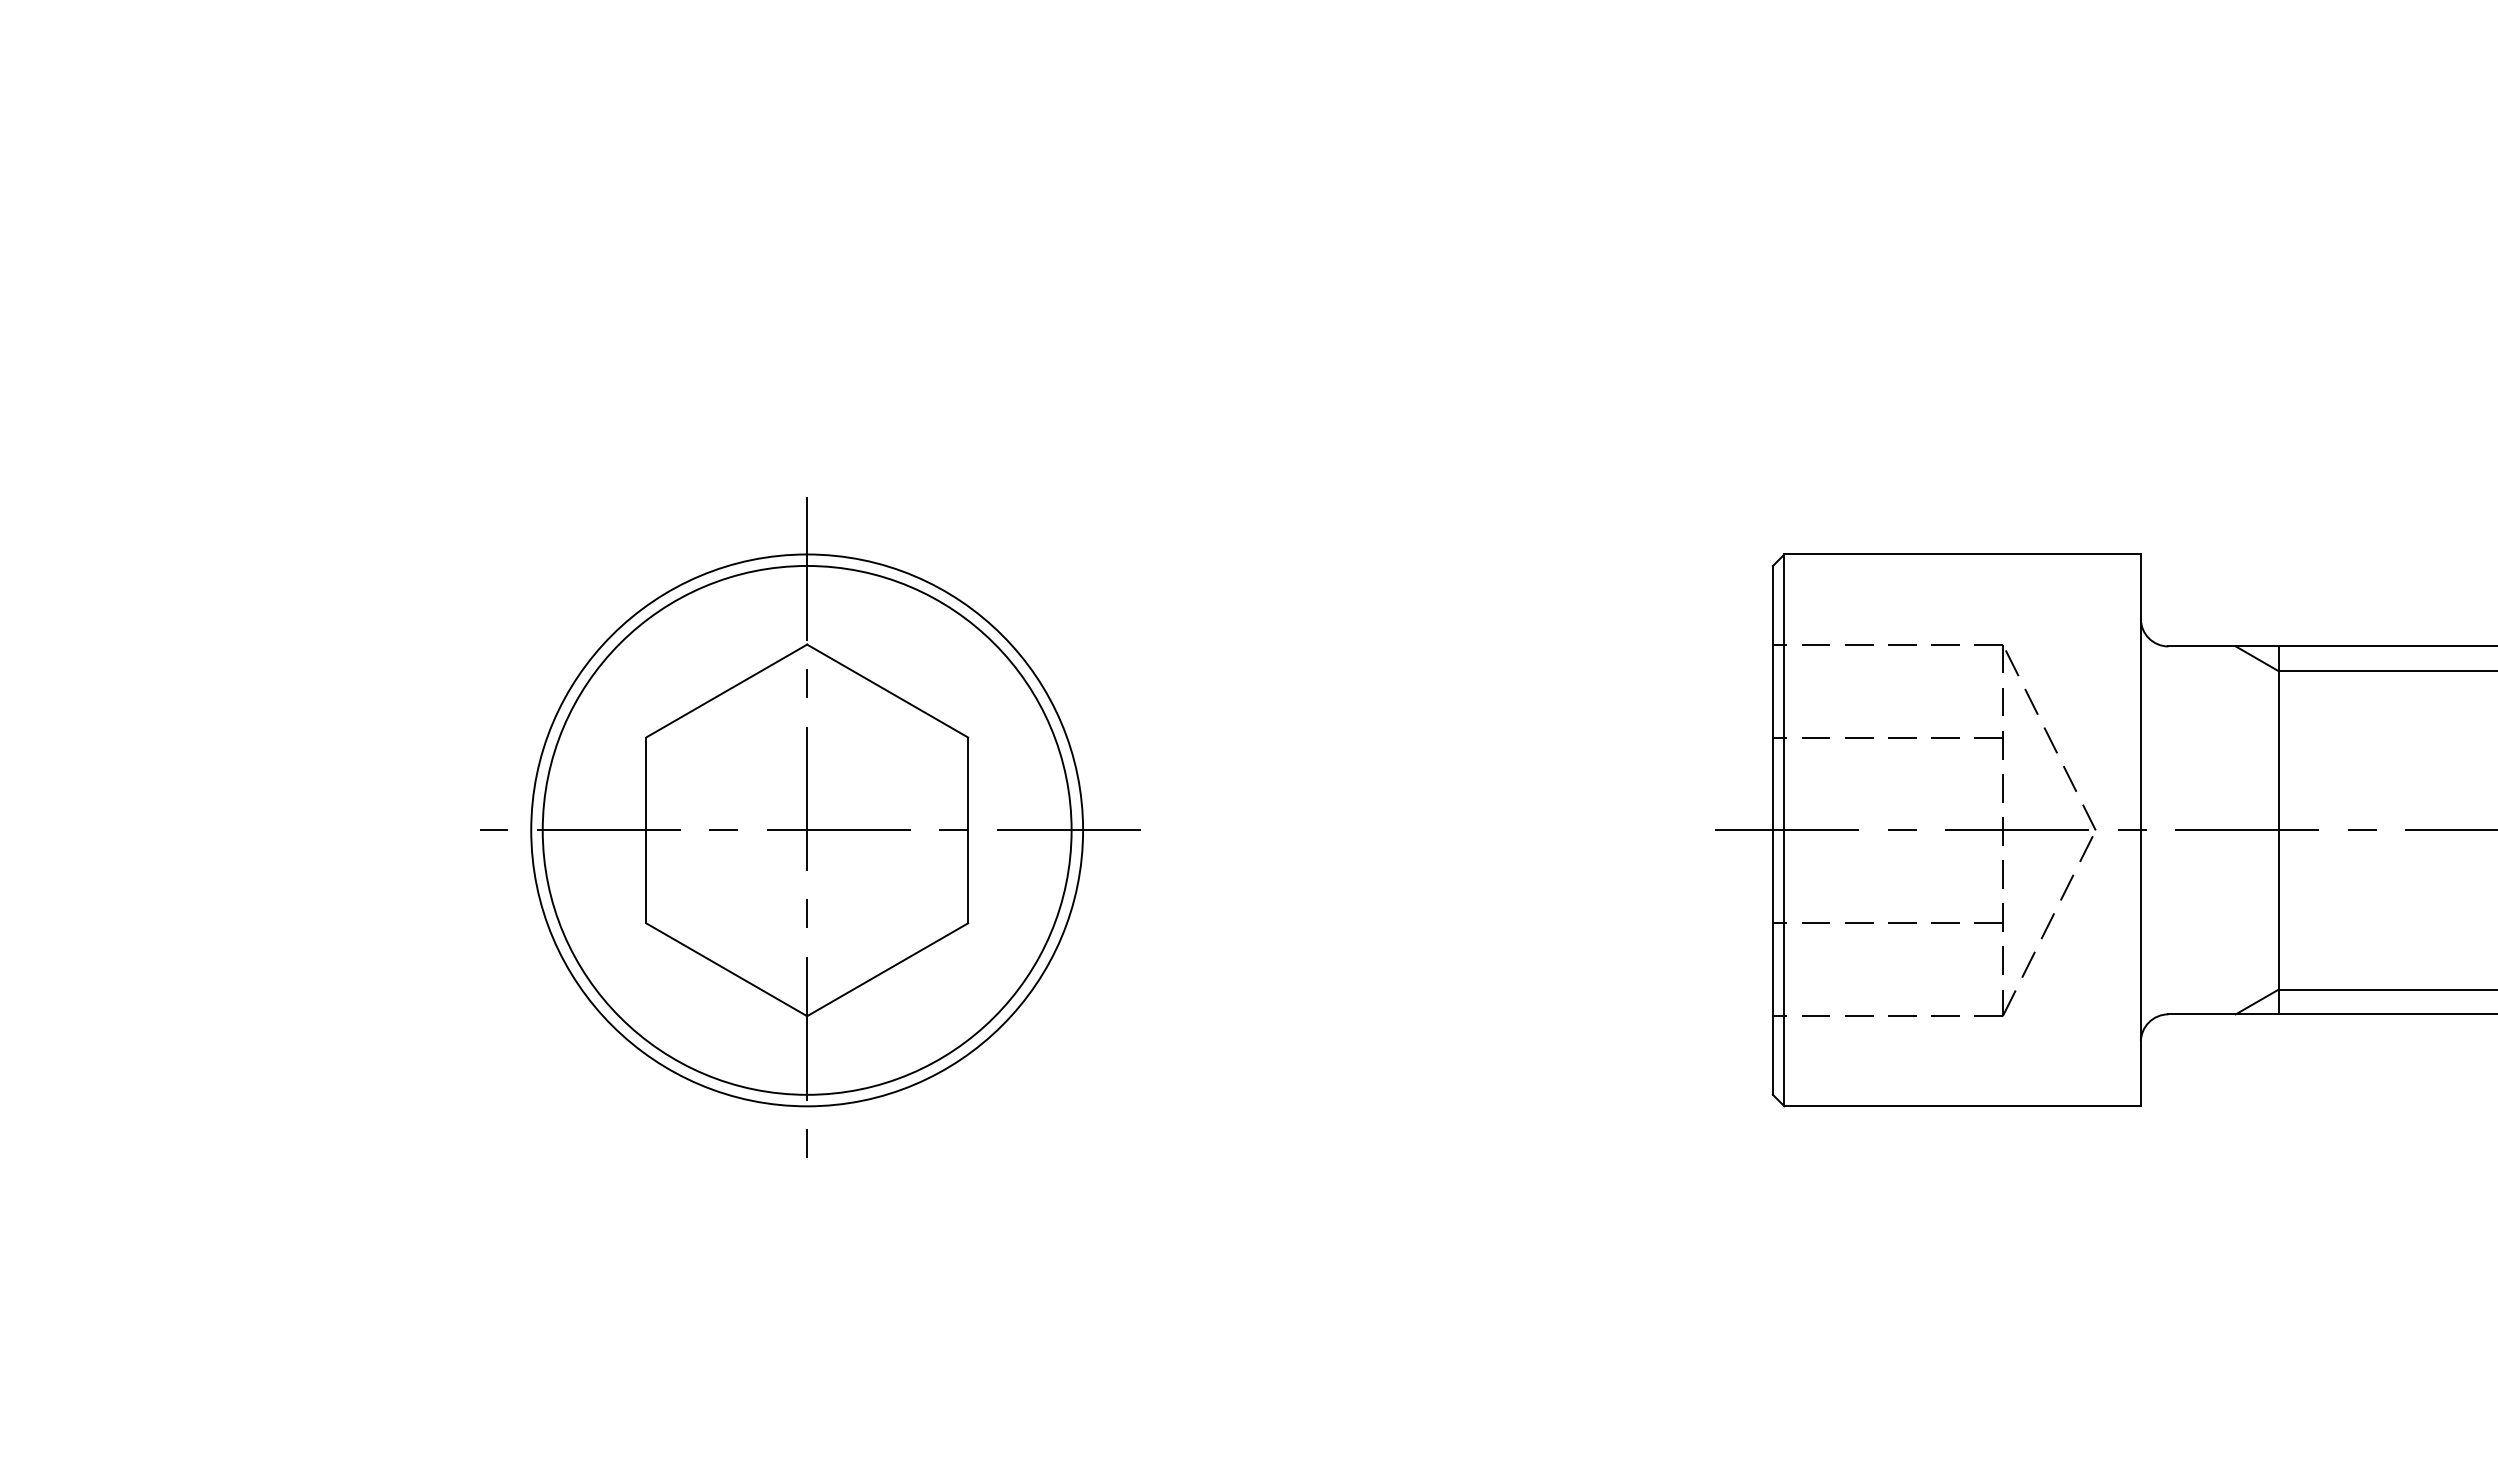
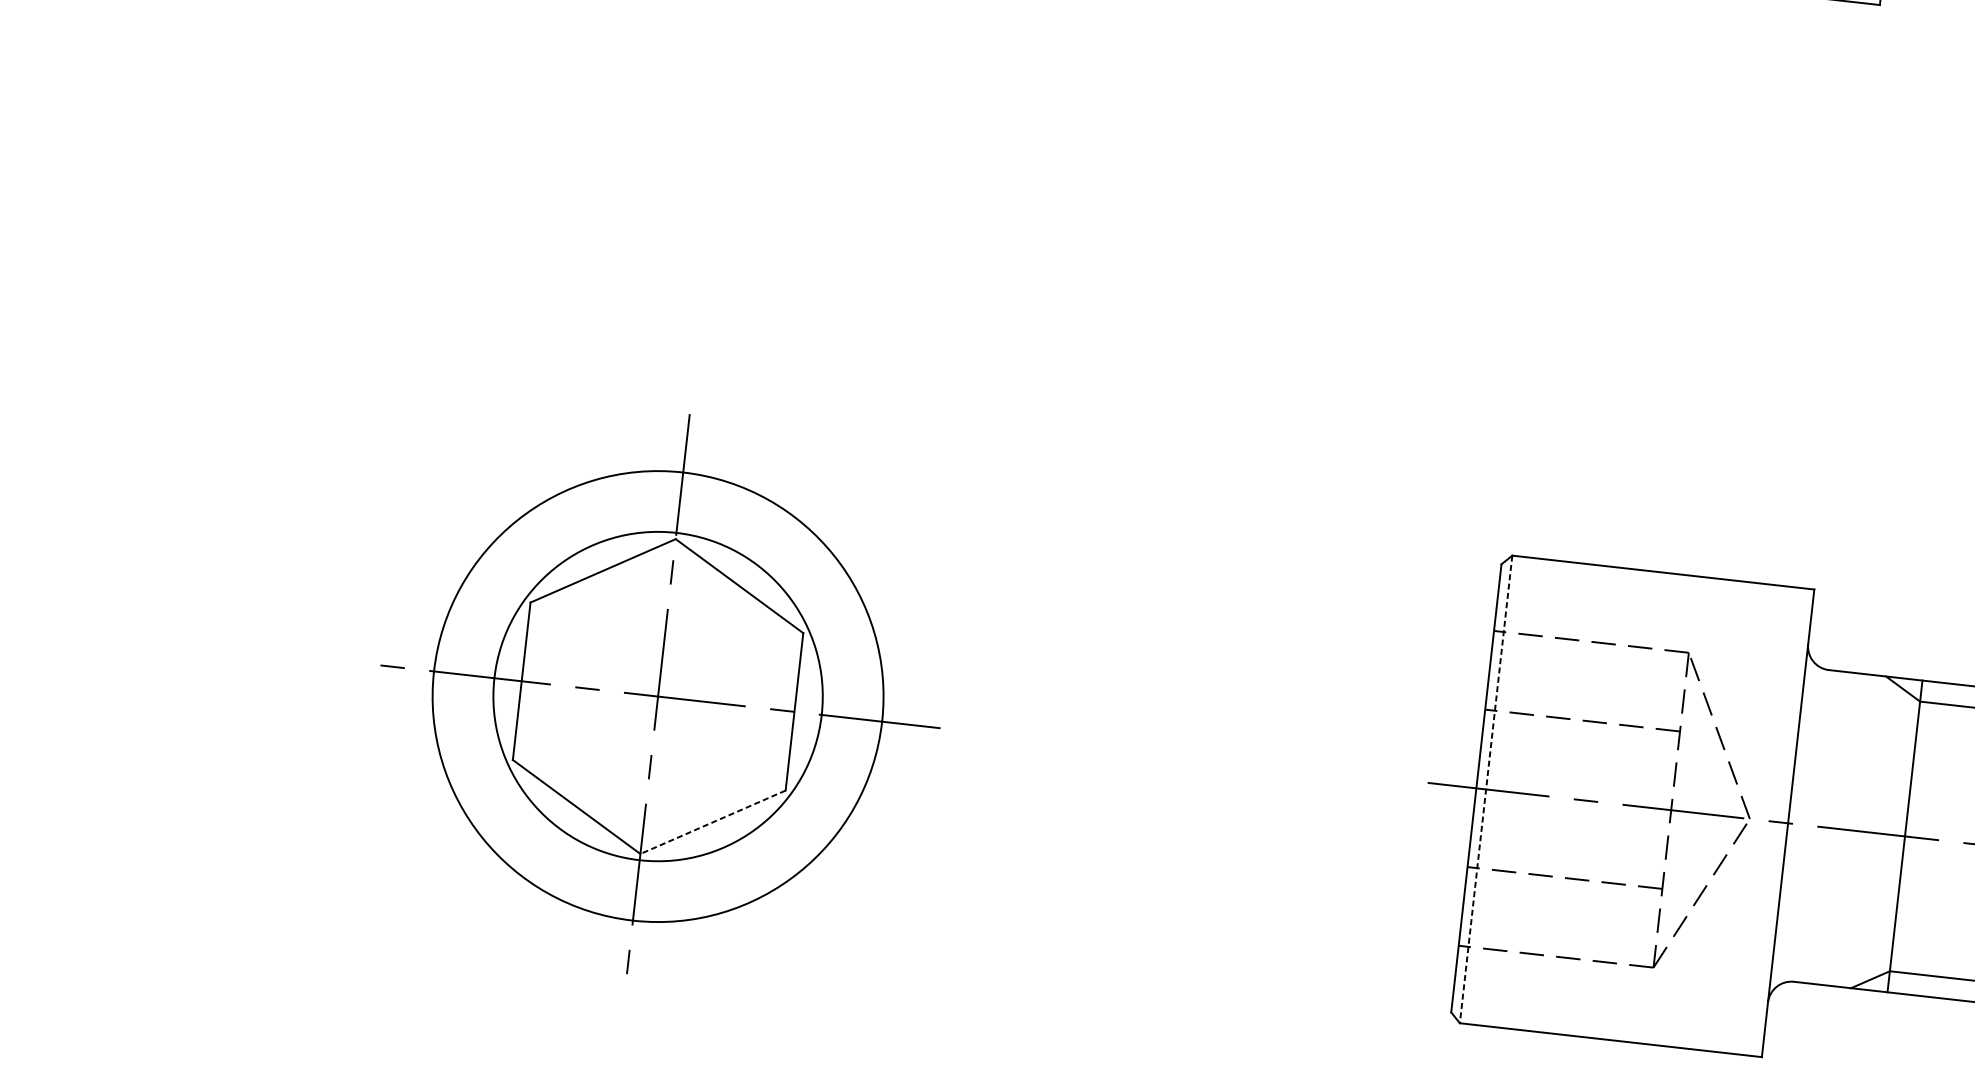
circle: (807, 830) -> (658, 696), size x0.7
line: (1784, 830) -> (1486, 789), solid -> dashed
line: (887, 969) -> (712, 822), solid -> dashed

